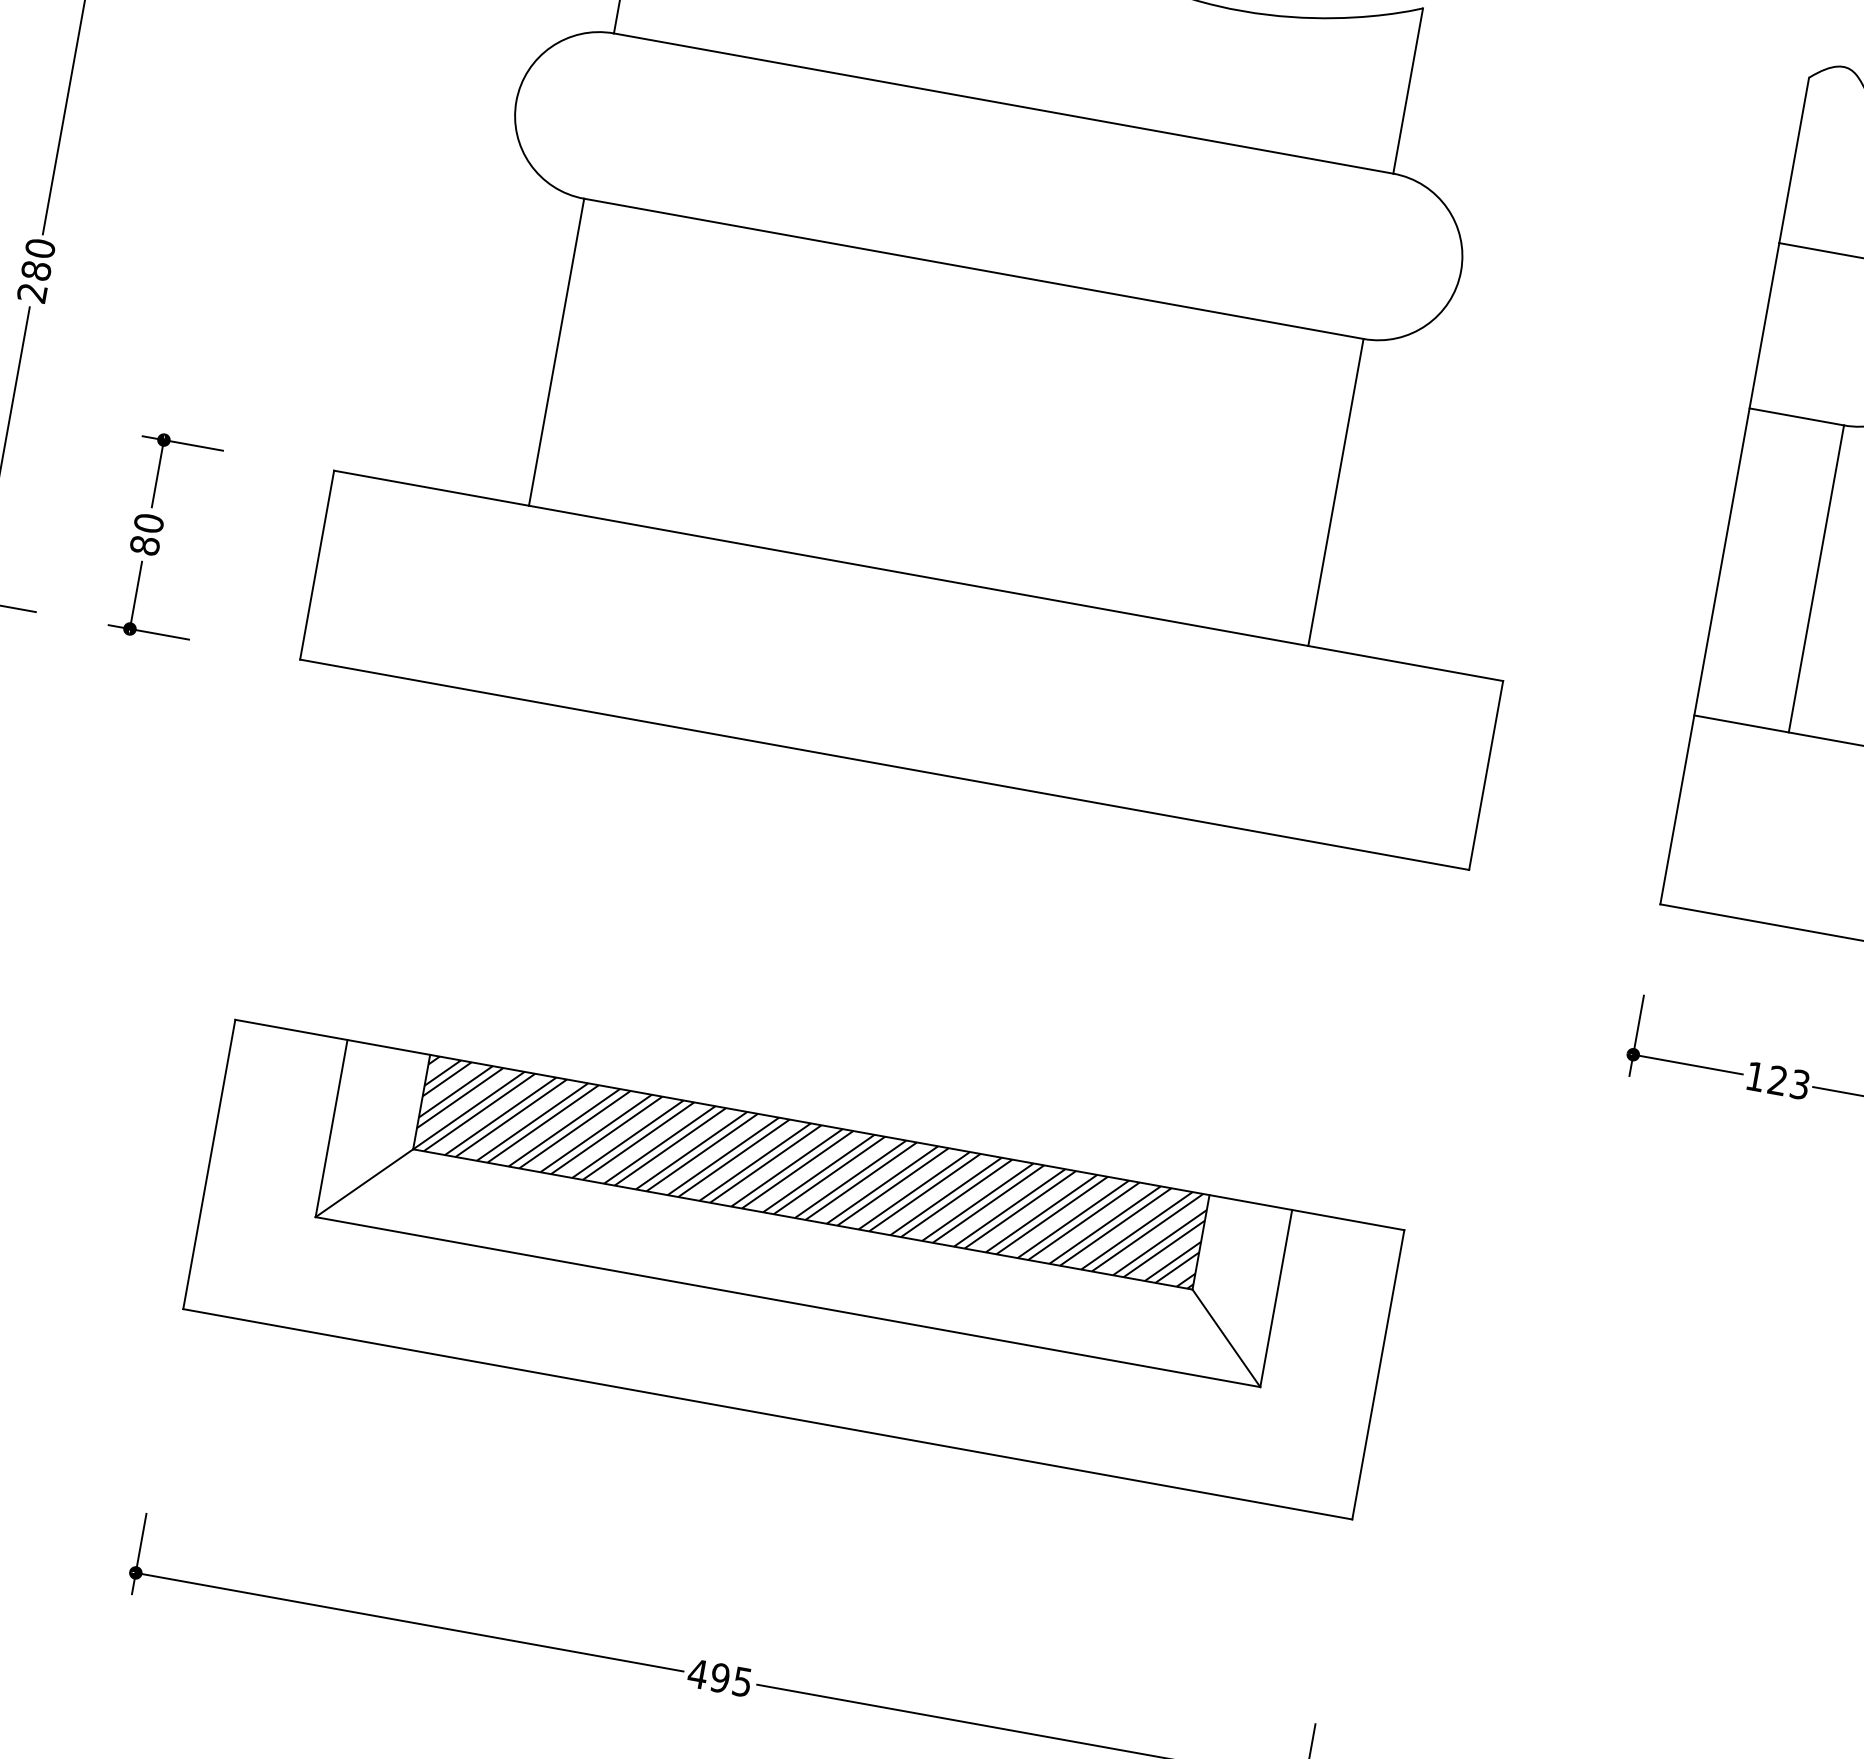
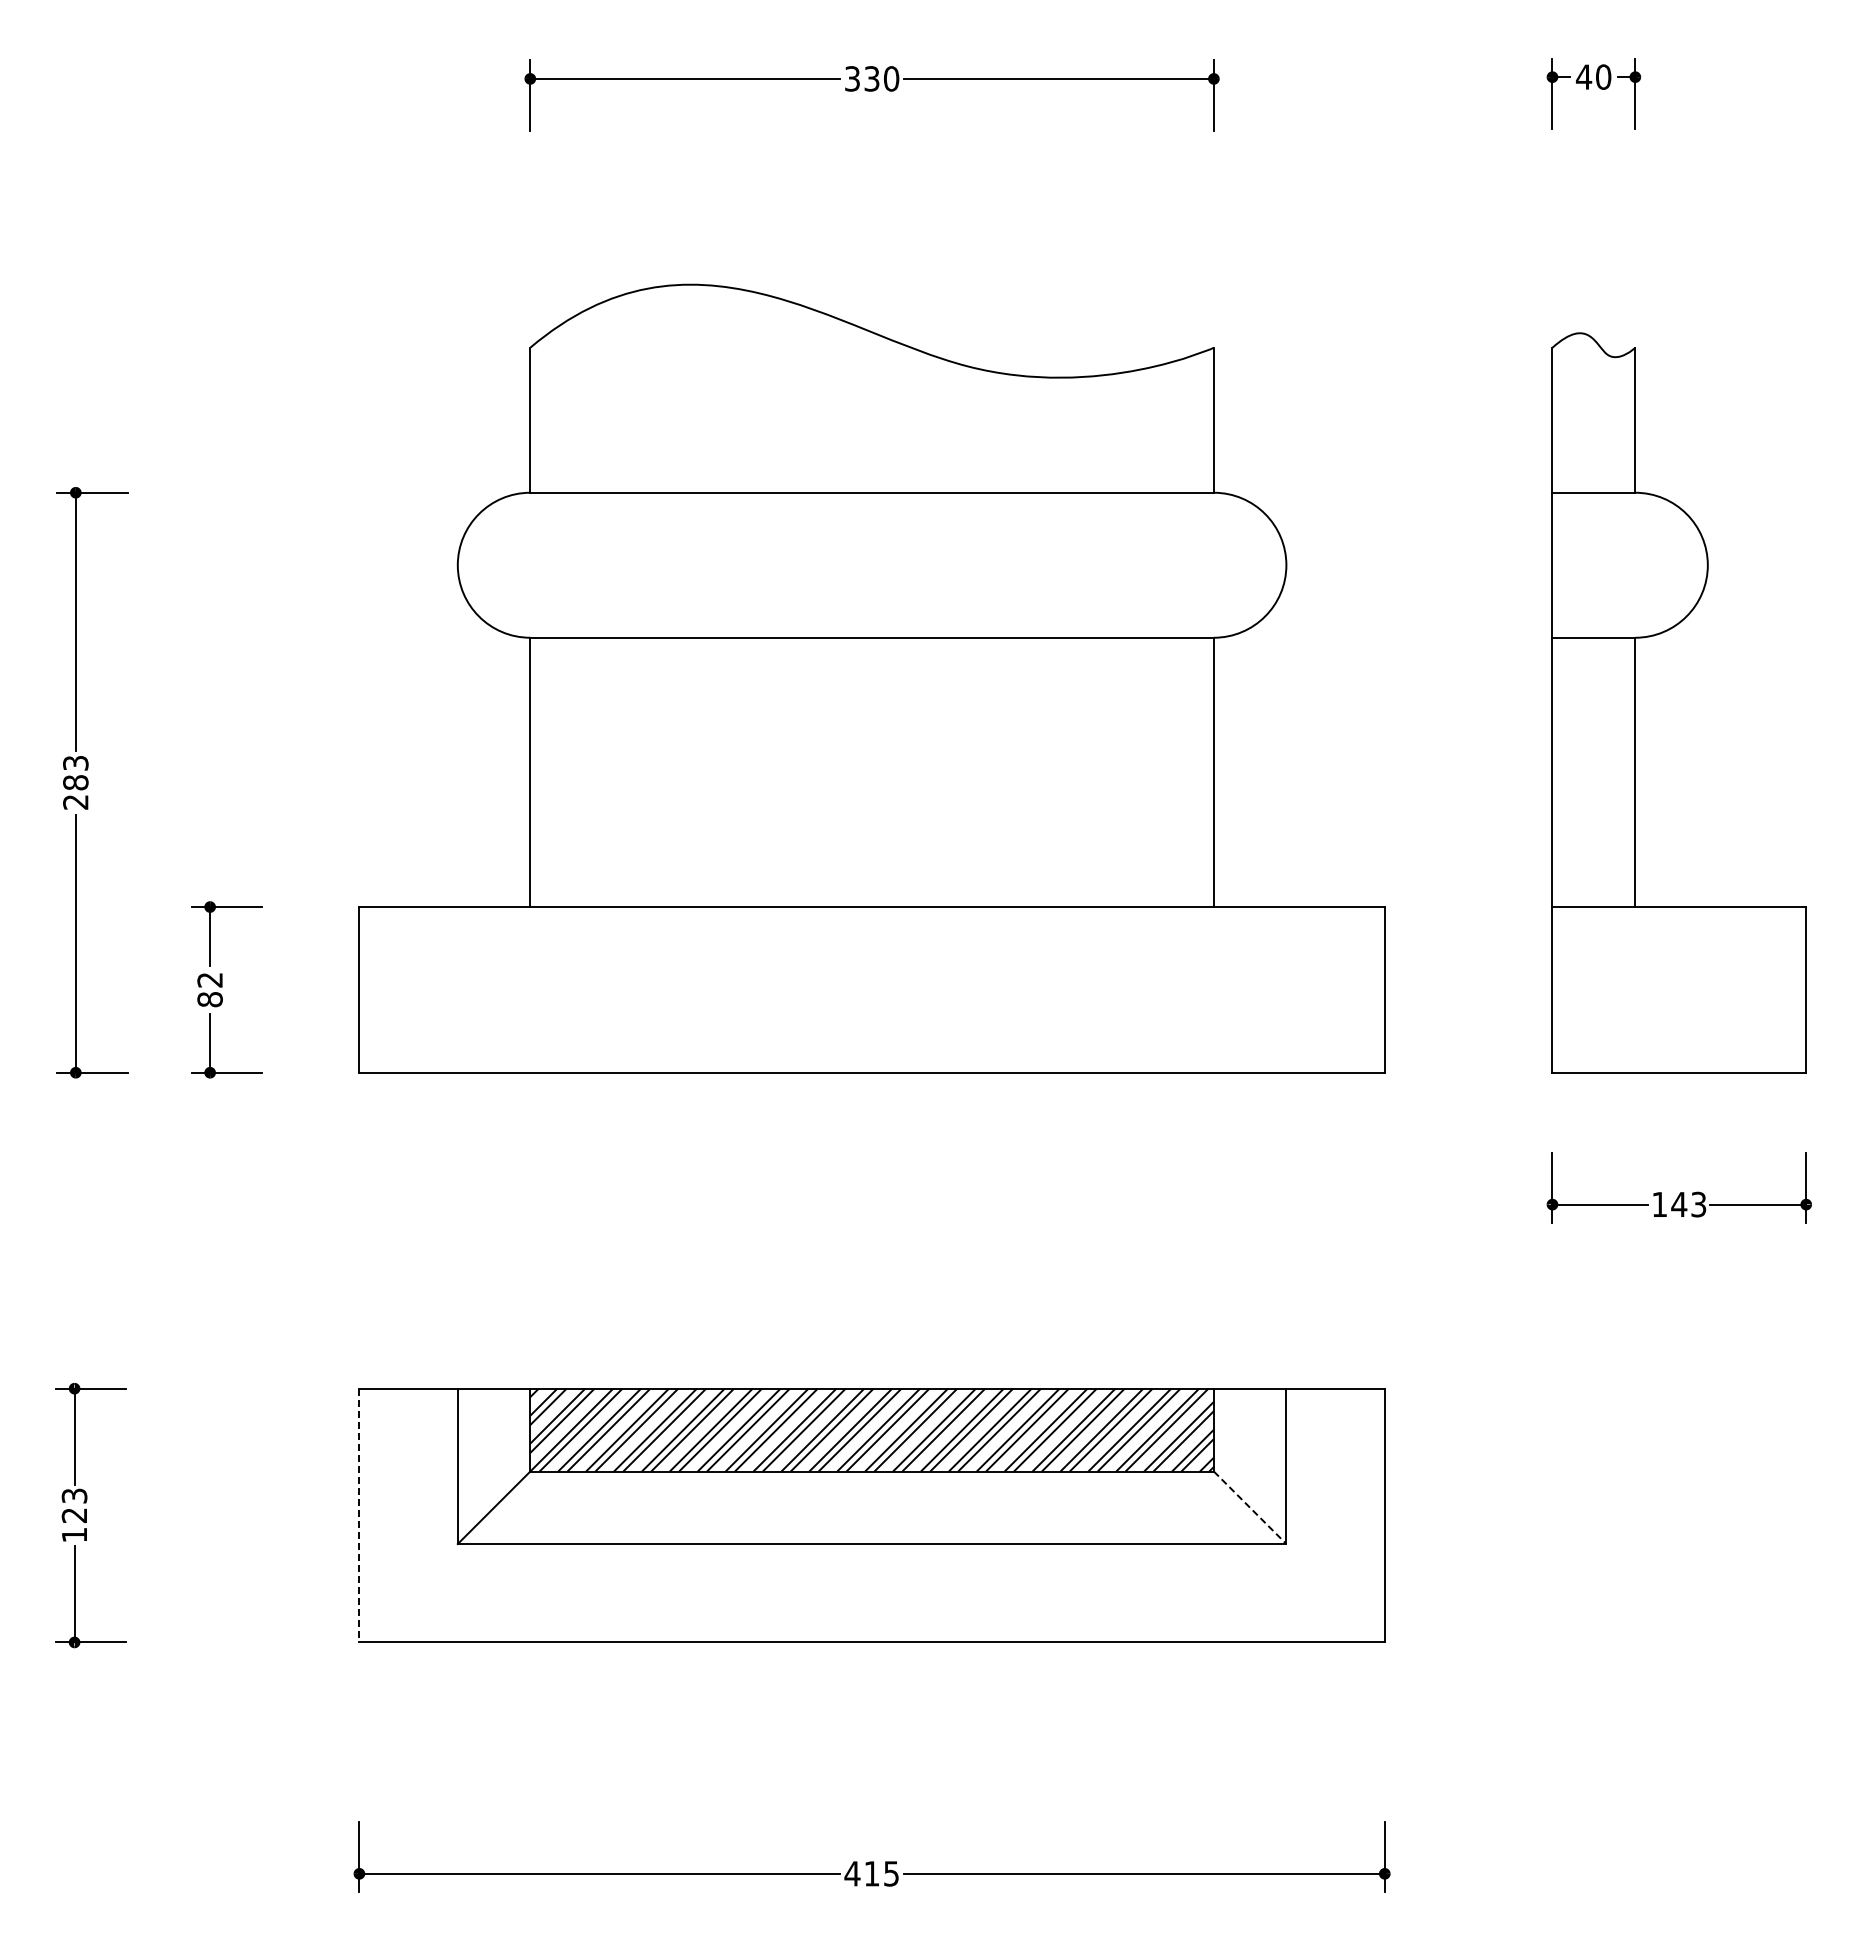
text: (40, 247) -> (75, 762), 280 -> 283
text: (148, 522) -> (209, 979), 80 -> 82
text: (1778, 1079) -> (1679, 1203), 123 -> 143
line: (209, 1164) -> (359, 1515), solid -> dashed
line: (1226, 1339) -> (1250, 1508), solid -> dashed
text: (719, 1677) -> (871, 1873), 495 -> 415

